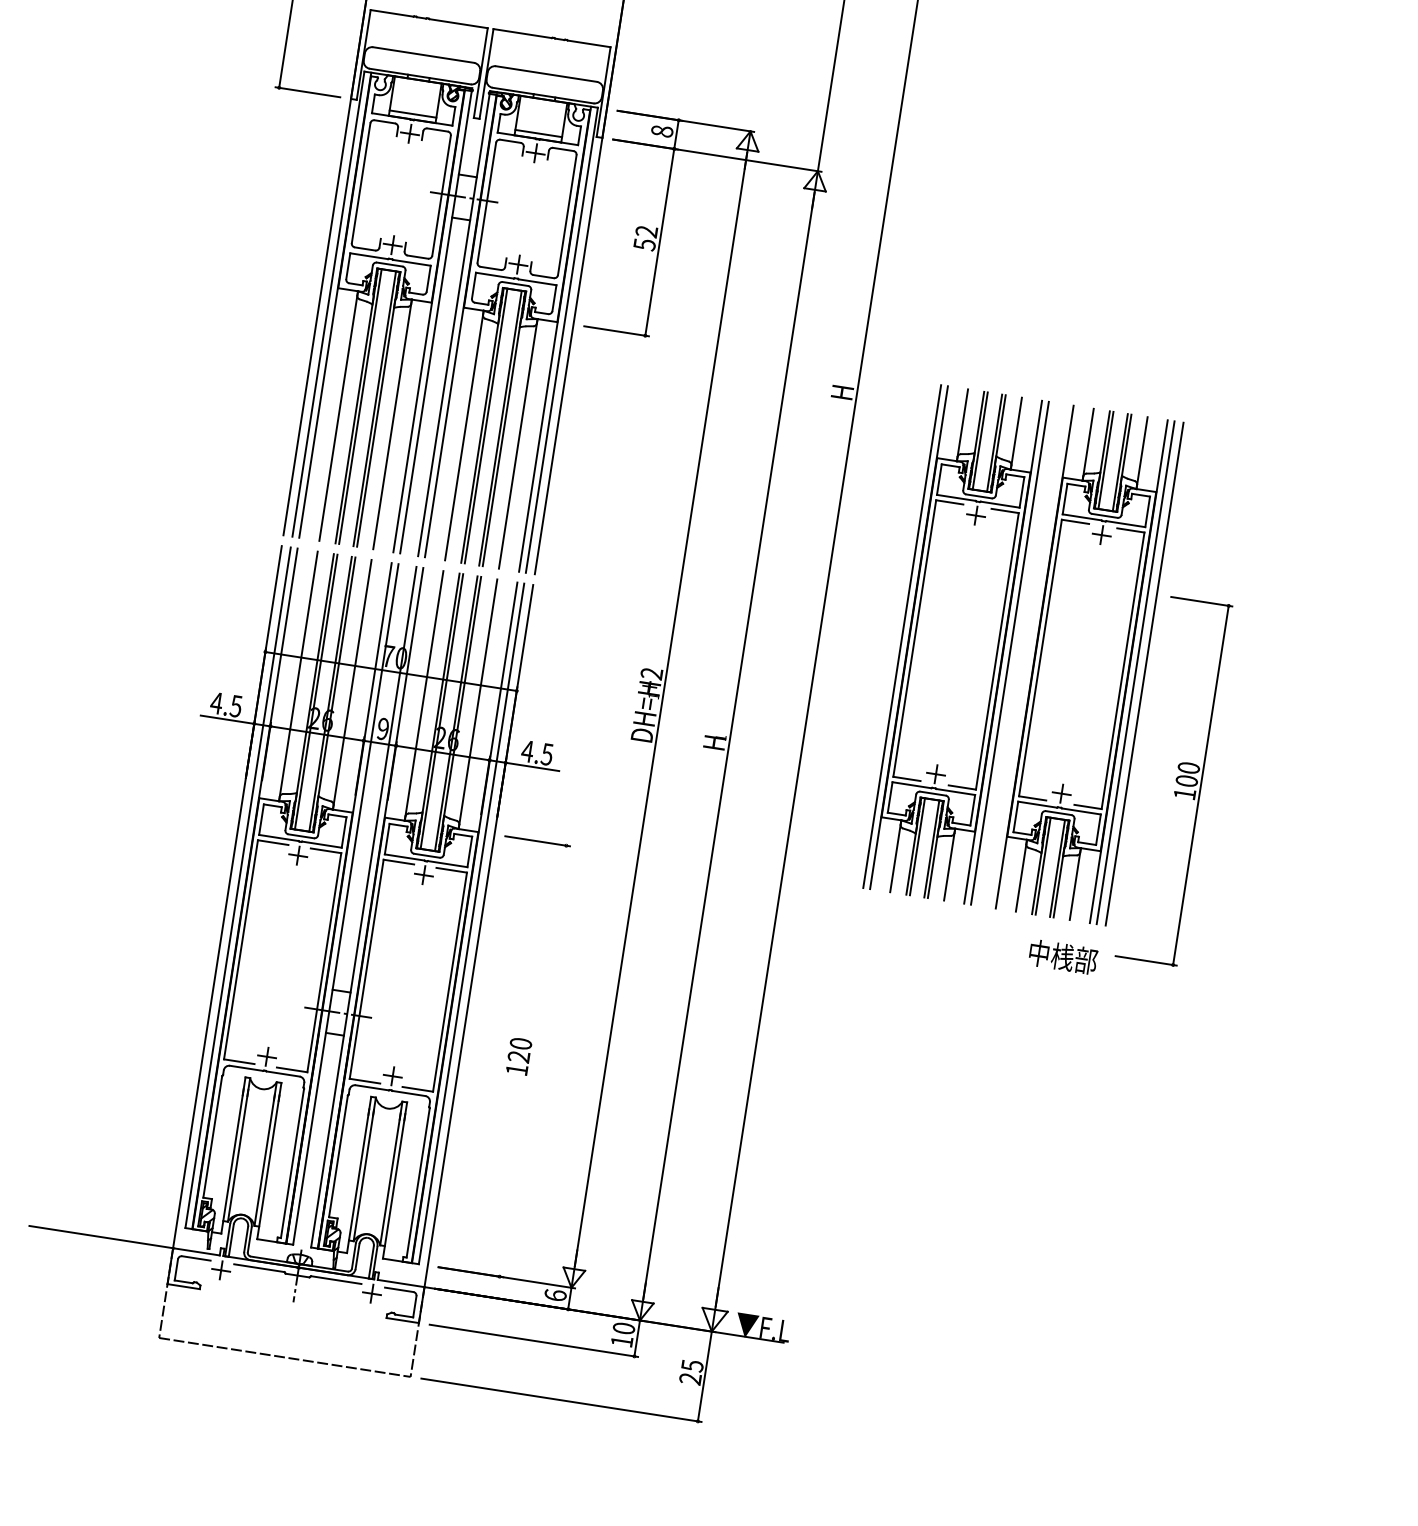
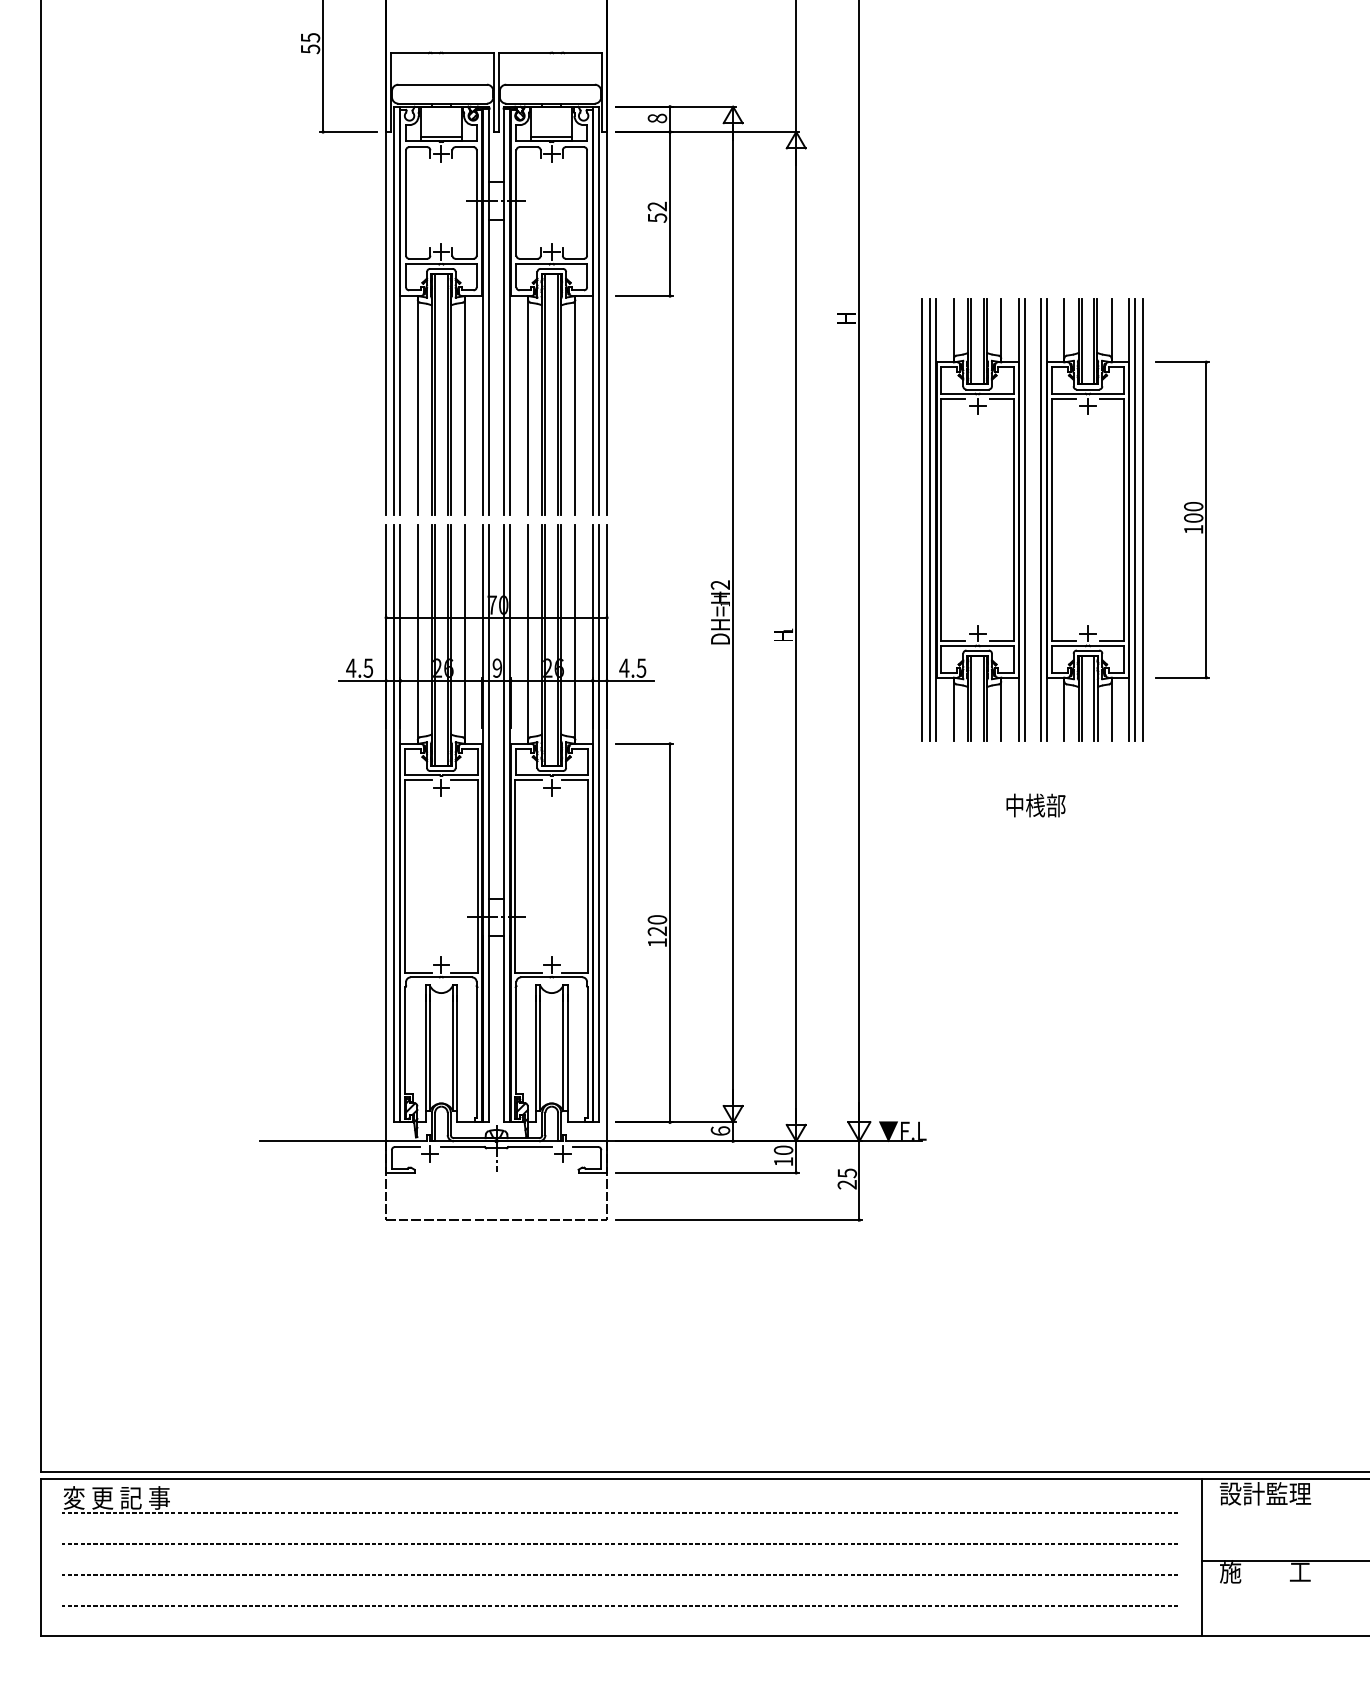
line: (893, 634) -> (922, 519), added
line: (1027, 655) -> (1040, 519), added
part: (1173, 780) -> (1182, 519), moved
text: (1062, 957) -> (1035, 805), moved
line: (533, 1060) -> (670, 932), added

